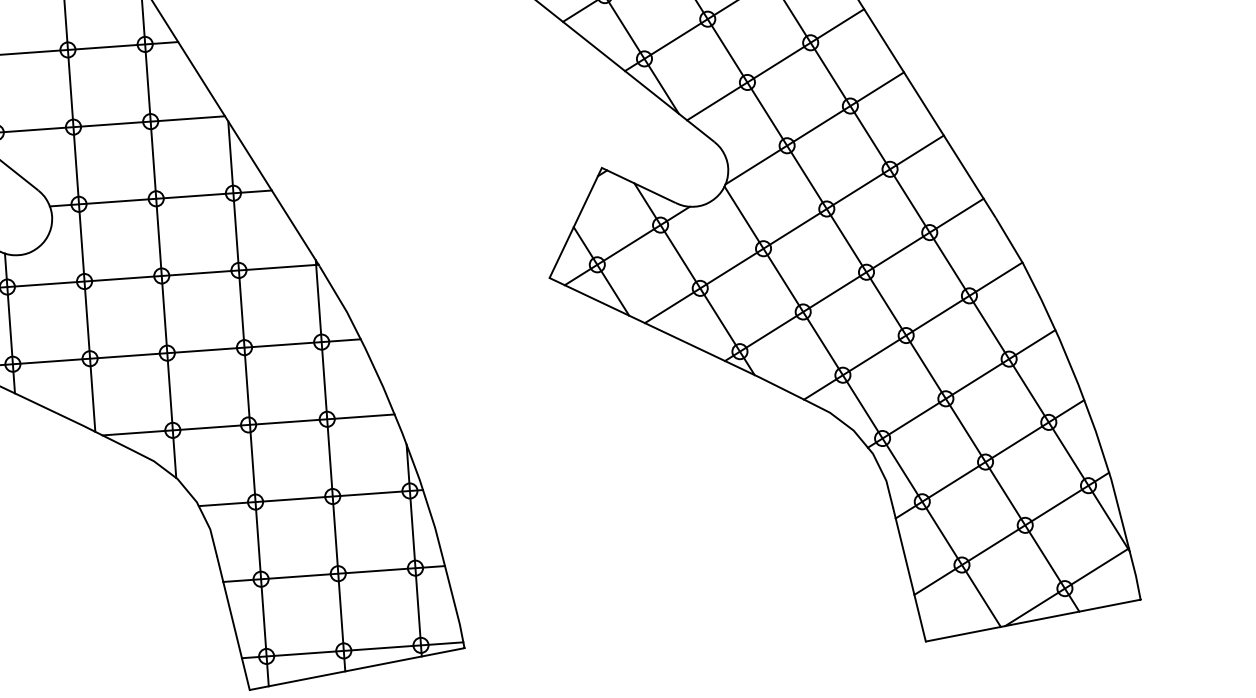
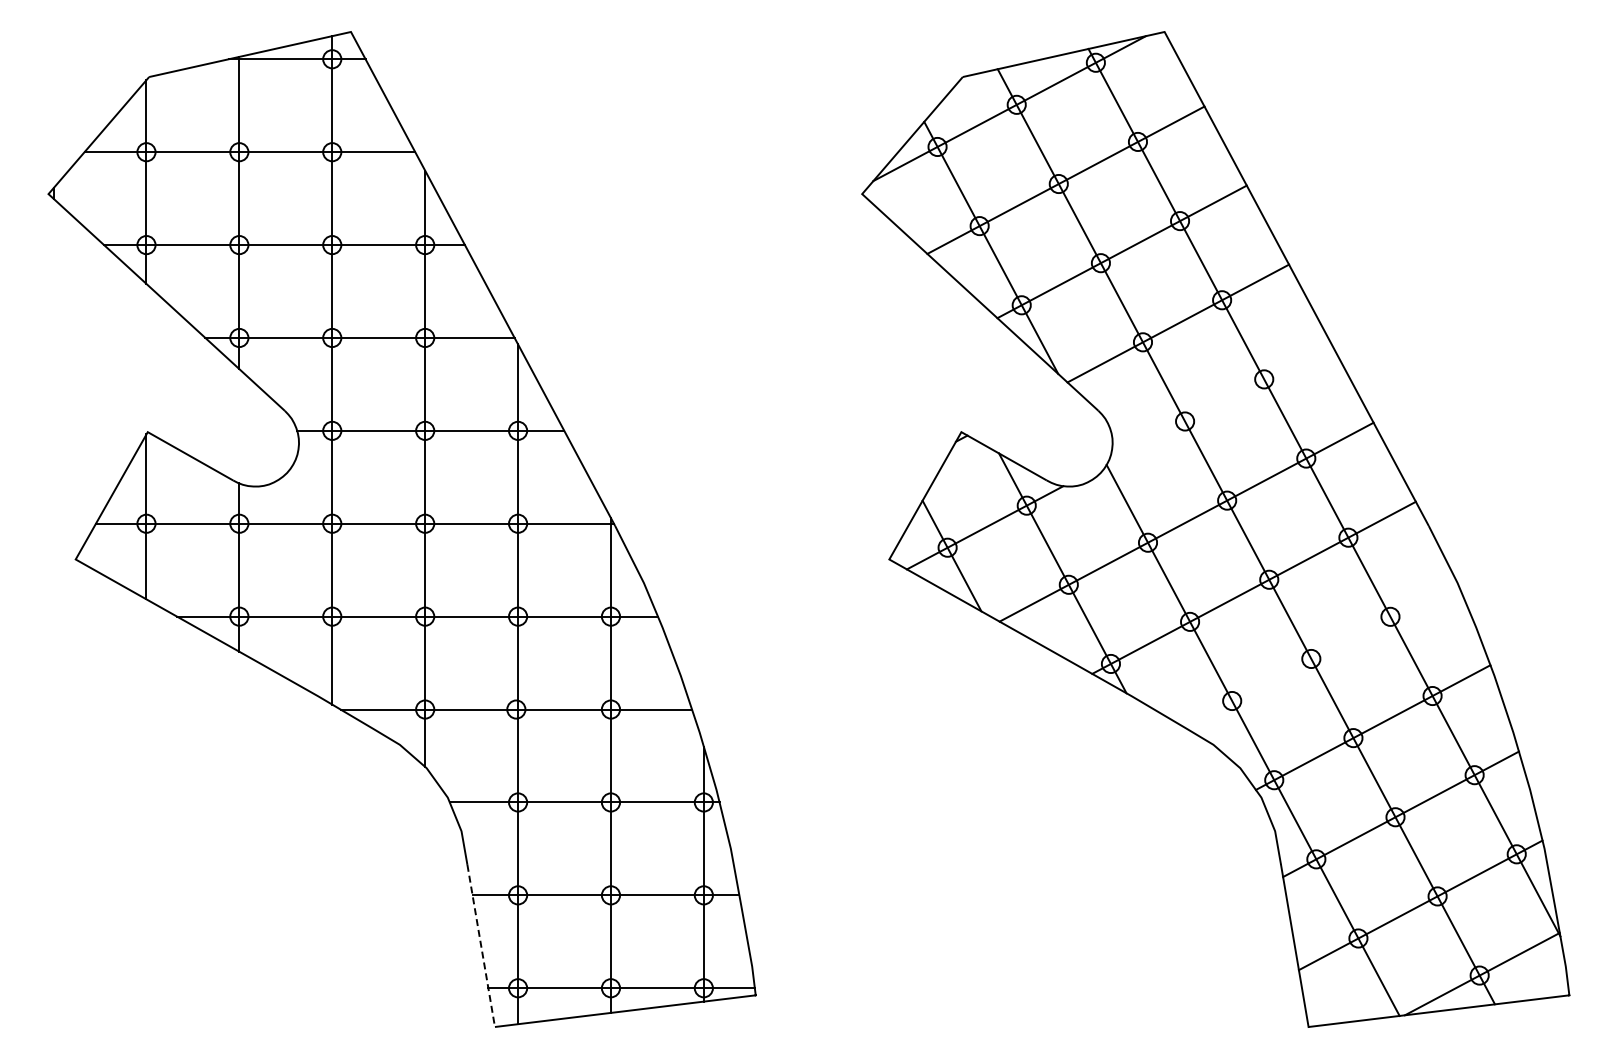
line: (814, 127) -> (1219, 402), removed
line: (912, 330) -> (1319, 653), removed
line: (233, 623) -> (481, 946), solid -> dashed

